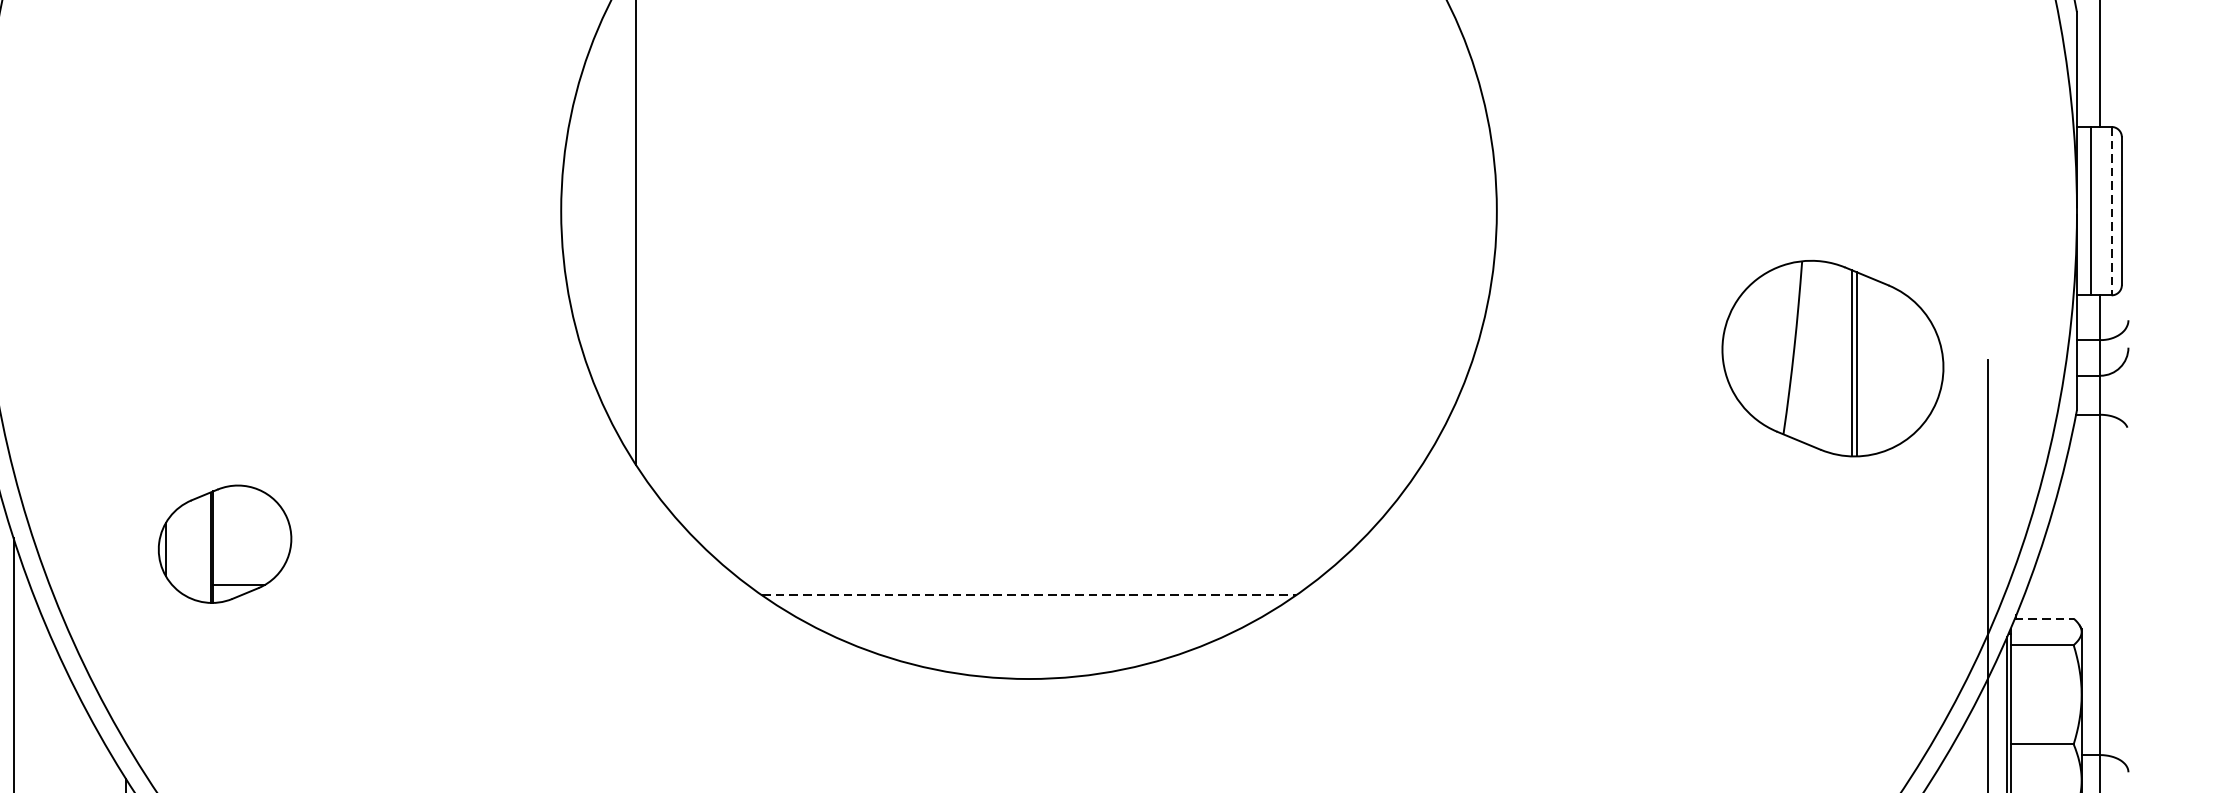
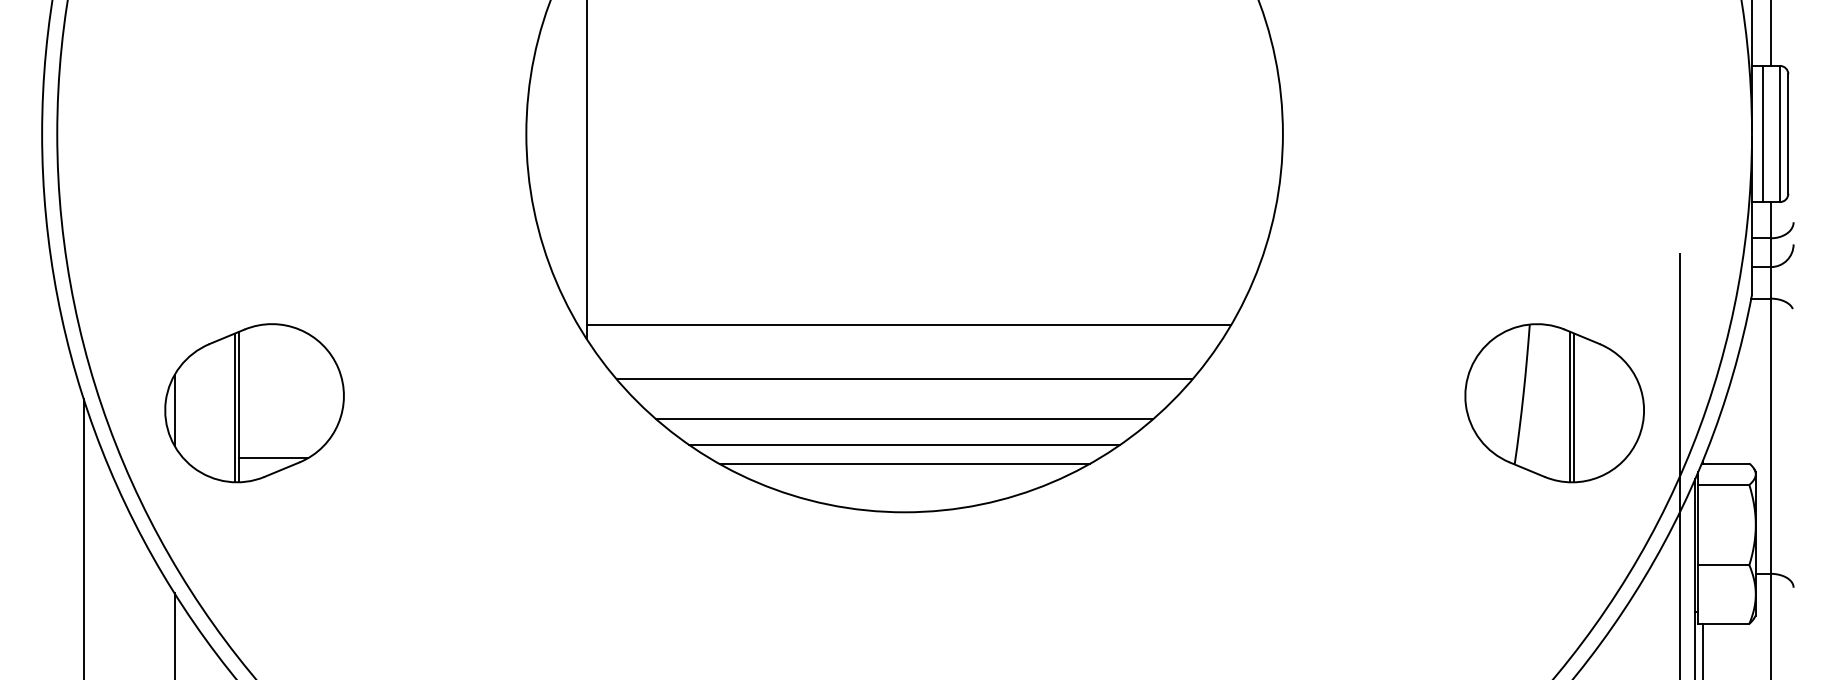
line: (2112, 211) -> (1780, 134), dashed -> solid
part: (1832, 358) -> (1554, 403), moved
line: (1033, 446) -> (908, 324), added
line: (1028, 514) -> (904, 379), added
part: (225, 544) -> (254, 403), size x1.67
line: (1028, 564) -> (904, 419), added
line: (1028, 595) -> (904, 444), dashed -> solid
line: (1028, 618) -> (904, 463), added
line: (2044, 618) -> (1725, 463), dashed -> solid

